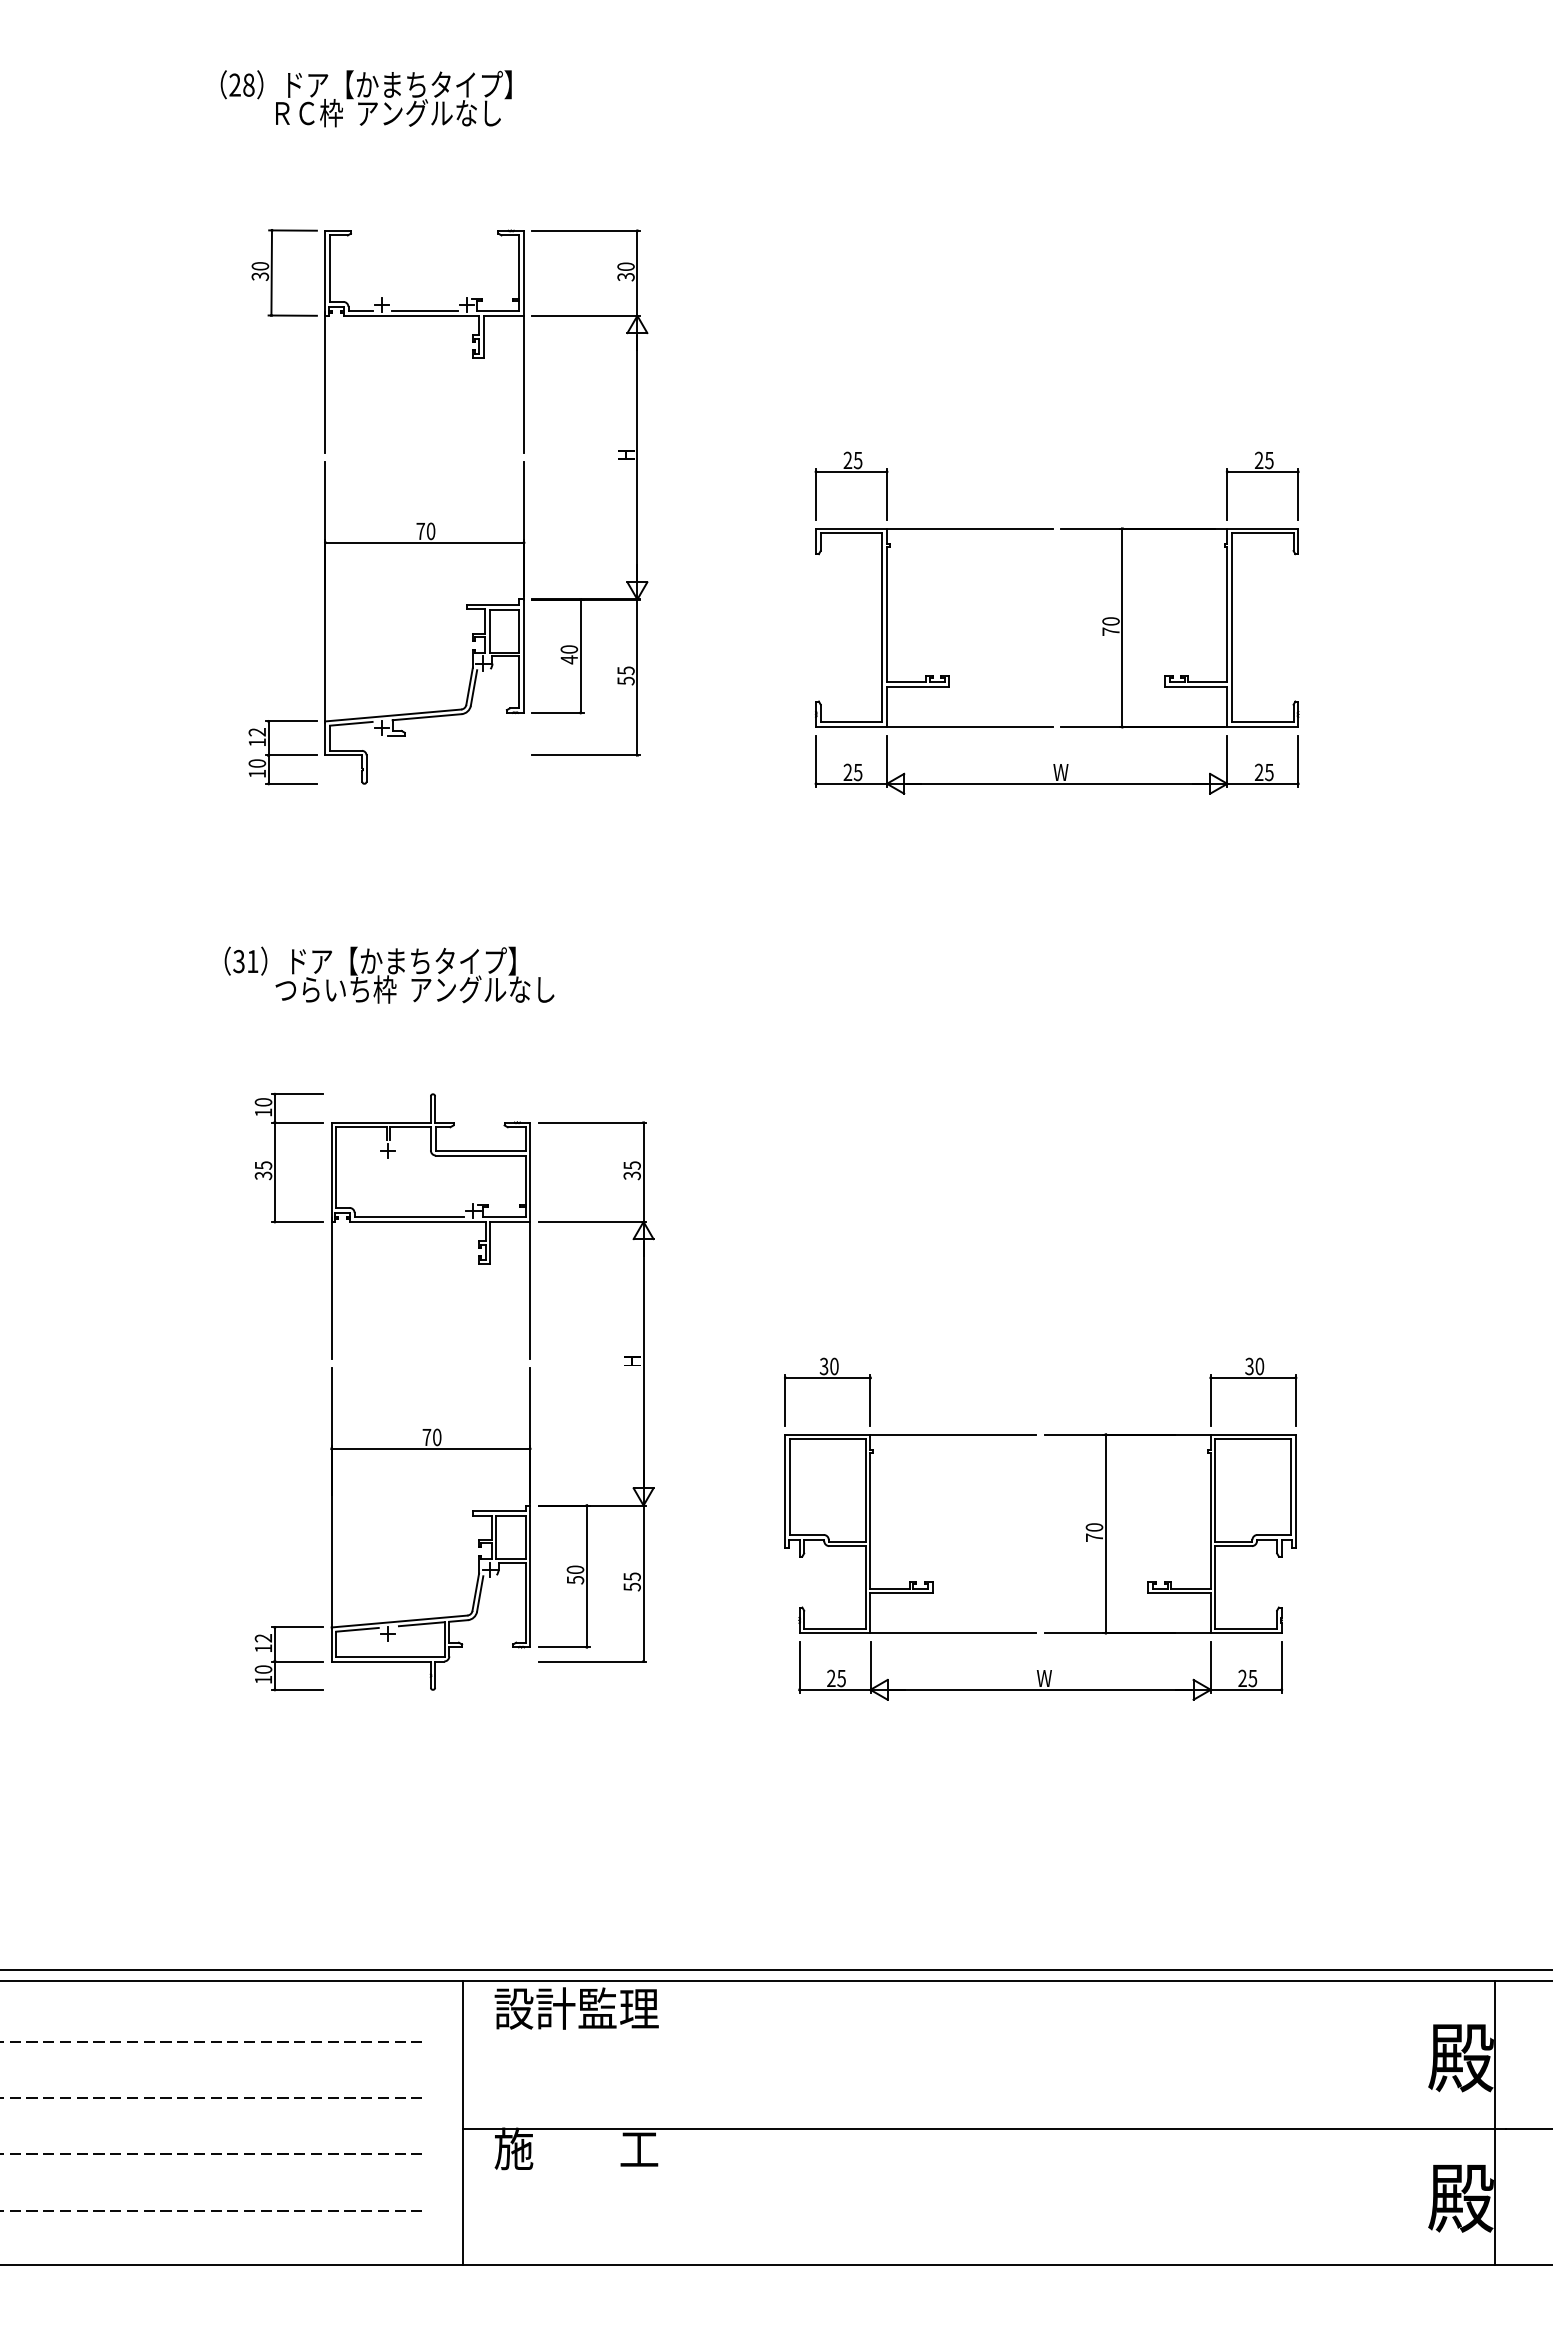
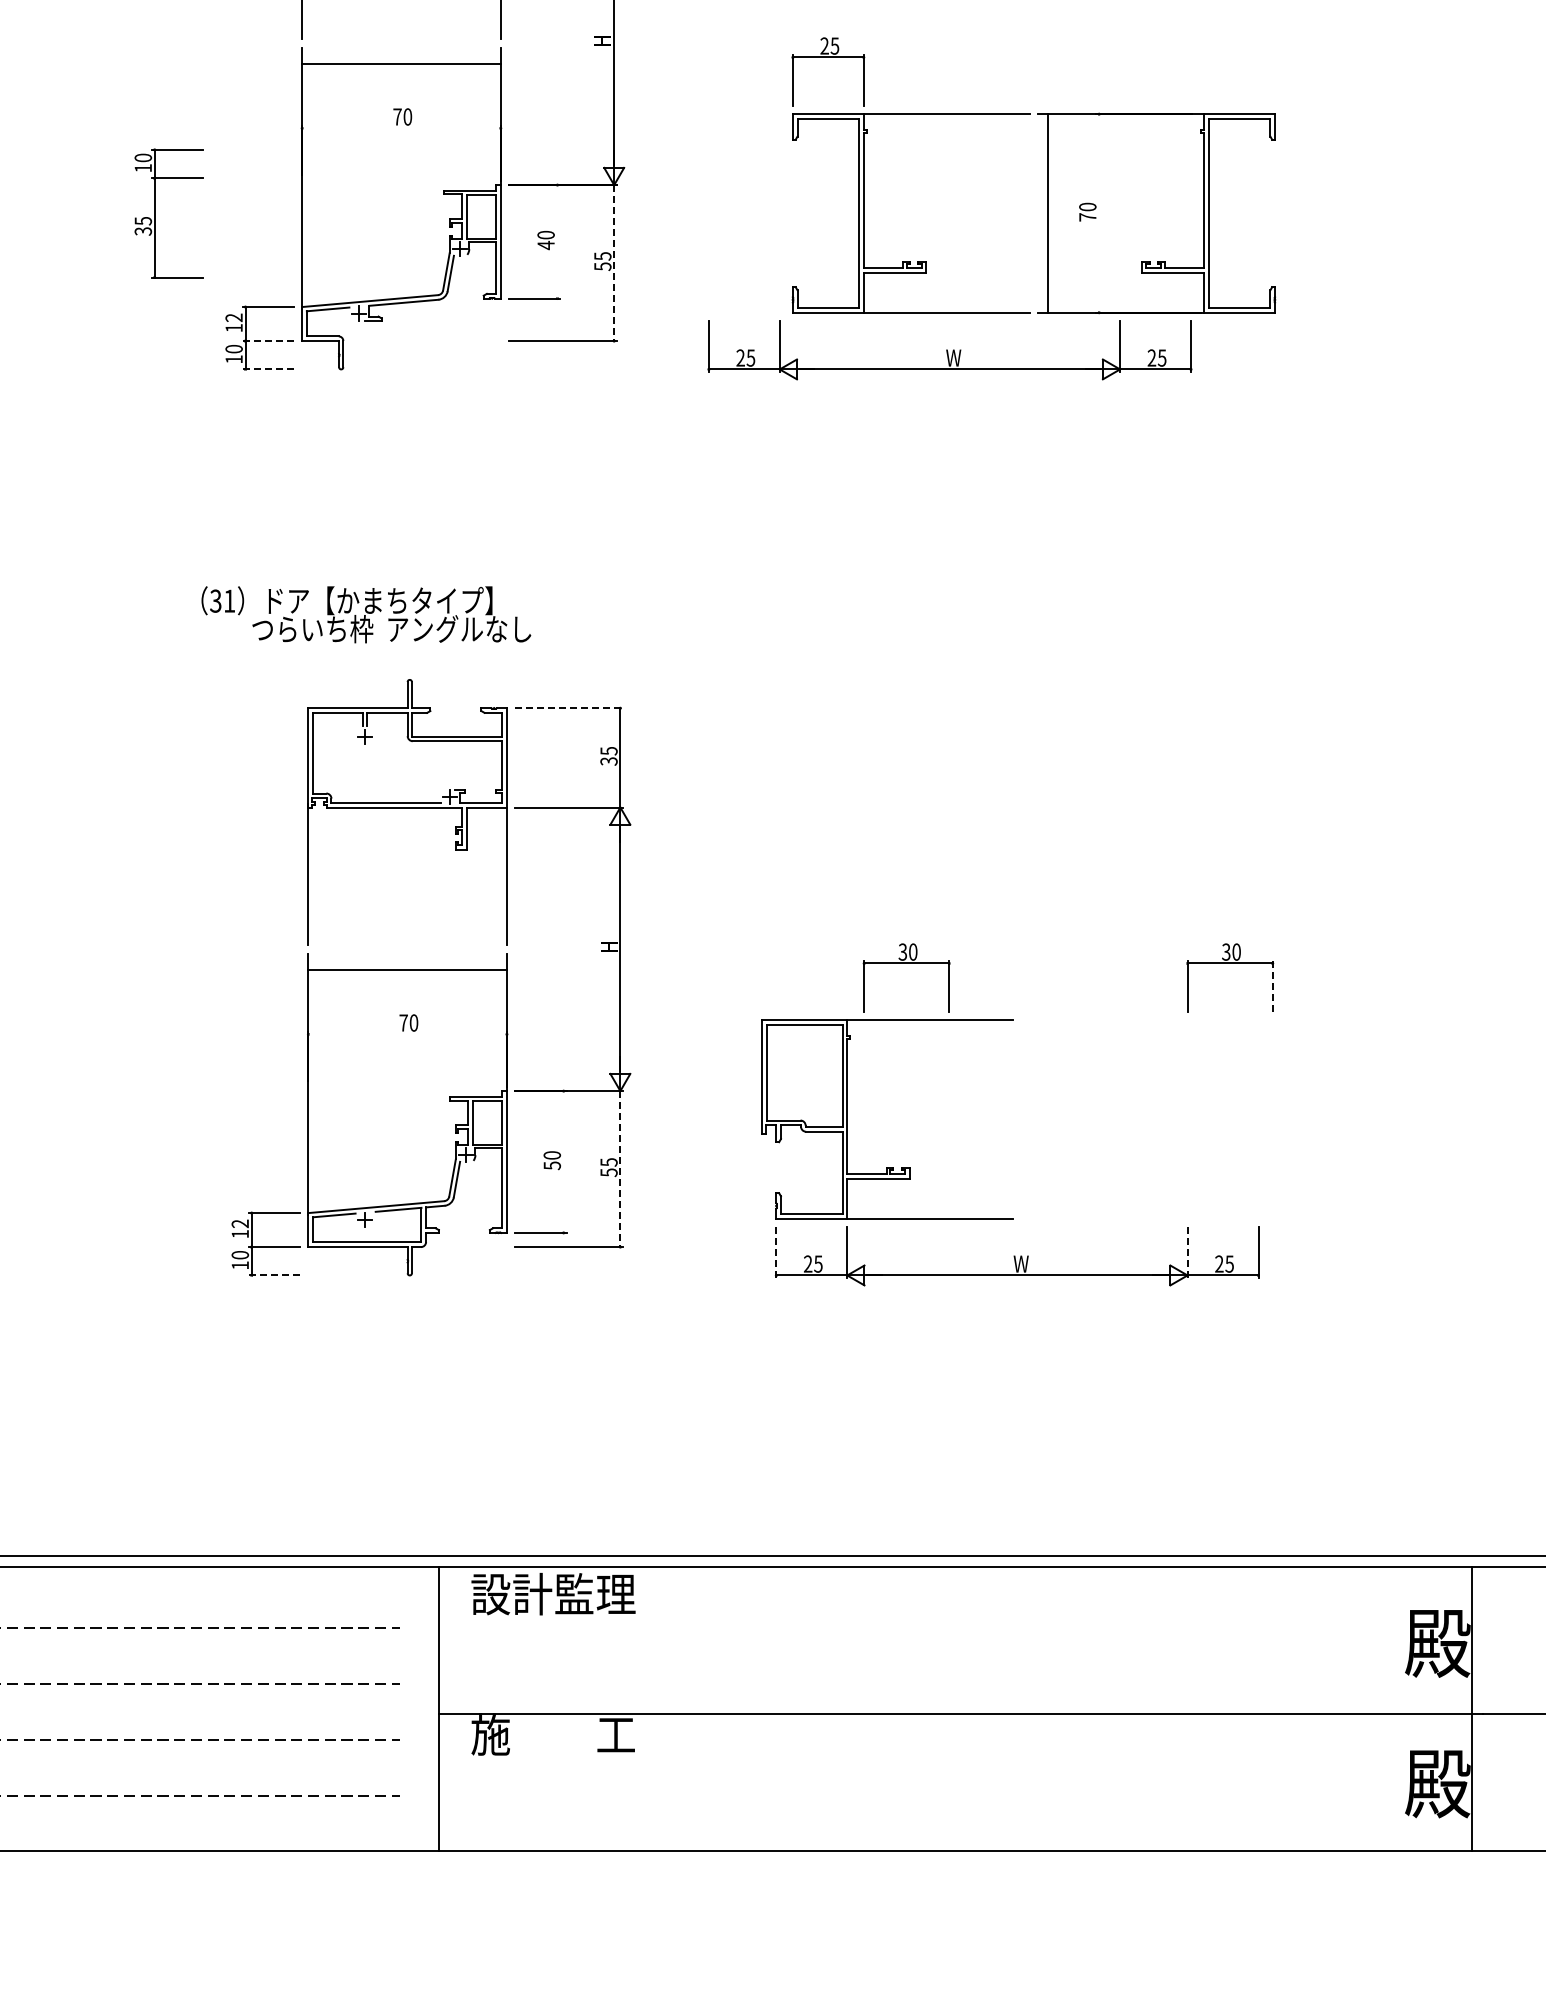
part: (1262, 472) -> (1239, 58), removed
line: (424, 542) -> (401, 64), moved
line: (1122, 627) -> (1048, 213), moved
line: (580, 655) -> (557, 241), removed
line: (637, 677) -> (614, 263), solid -> dashed
line: (291, 755) -> (268, 341), solid -> dashed
part: (1056, 764) -> (949, 350), moved
line: (291, 783) -> (268, 369), solid -> dashed
text: (389, 974) -> (366, 614), moved
line: (592, 1122) -> (569, 708), solid -> dashed
part: (275, 1157) -> (155, 213), moved
part: (827, 1378) -> (906, 964), moved
line: (1295, 1400) -> (1272, 986), solid -> dashed
line: (430, 1448) -> (407, 970), moved
part: (1170, 1533) -> (1147, 1119), removed
line: (586, 1576) -> (563, 1162), removed
line: (643, 1583) -> (620, 1169), solid -> dashed
line: (799, 1667) -> (776, 1253), solid -> dashed
line: (1210, 1667) -> (1187, 1253), solid -> dashed
line: (297, 1689) -> (274, 1275), solid -> dashed

